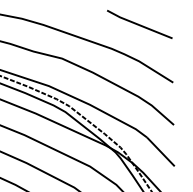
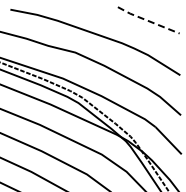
line: (139, 25) -> (148, 21), solid -> dashed

